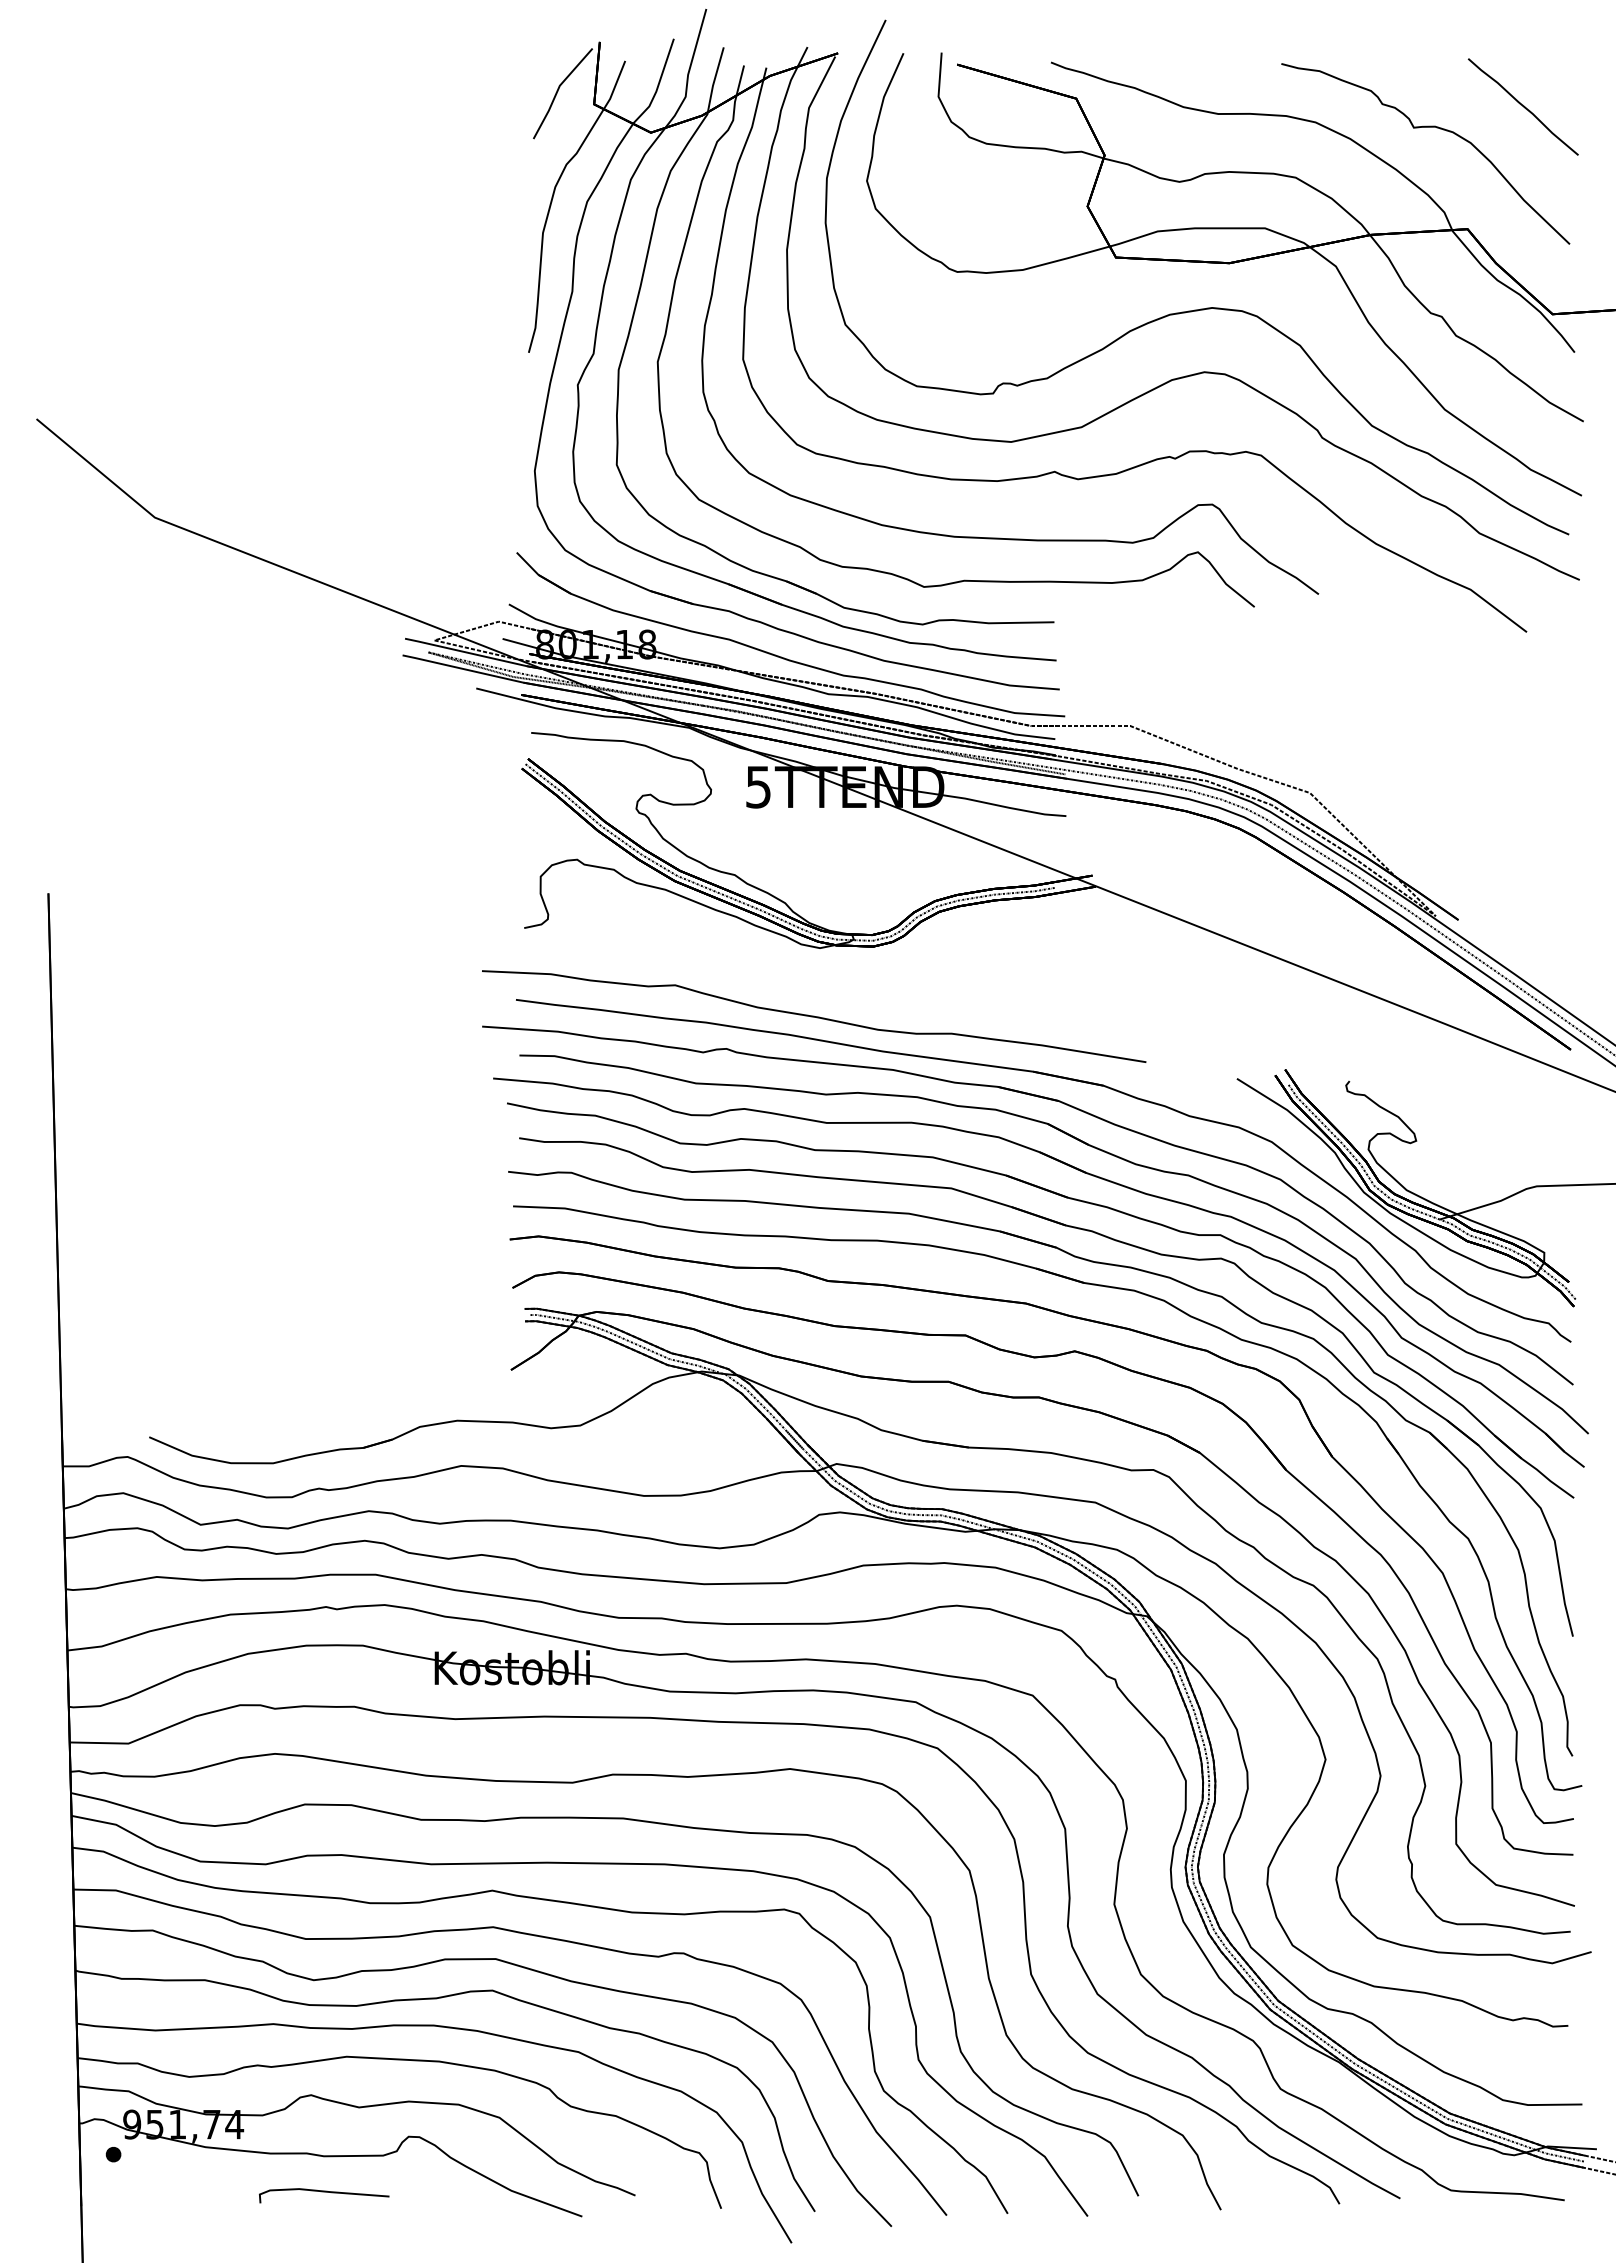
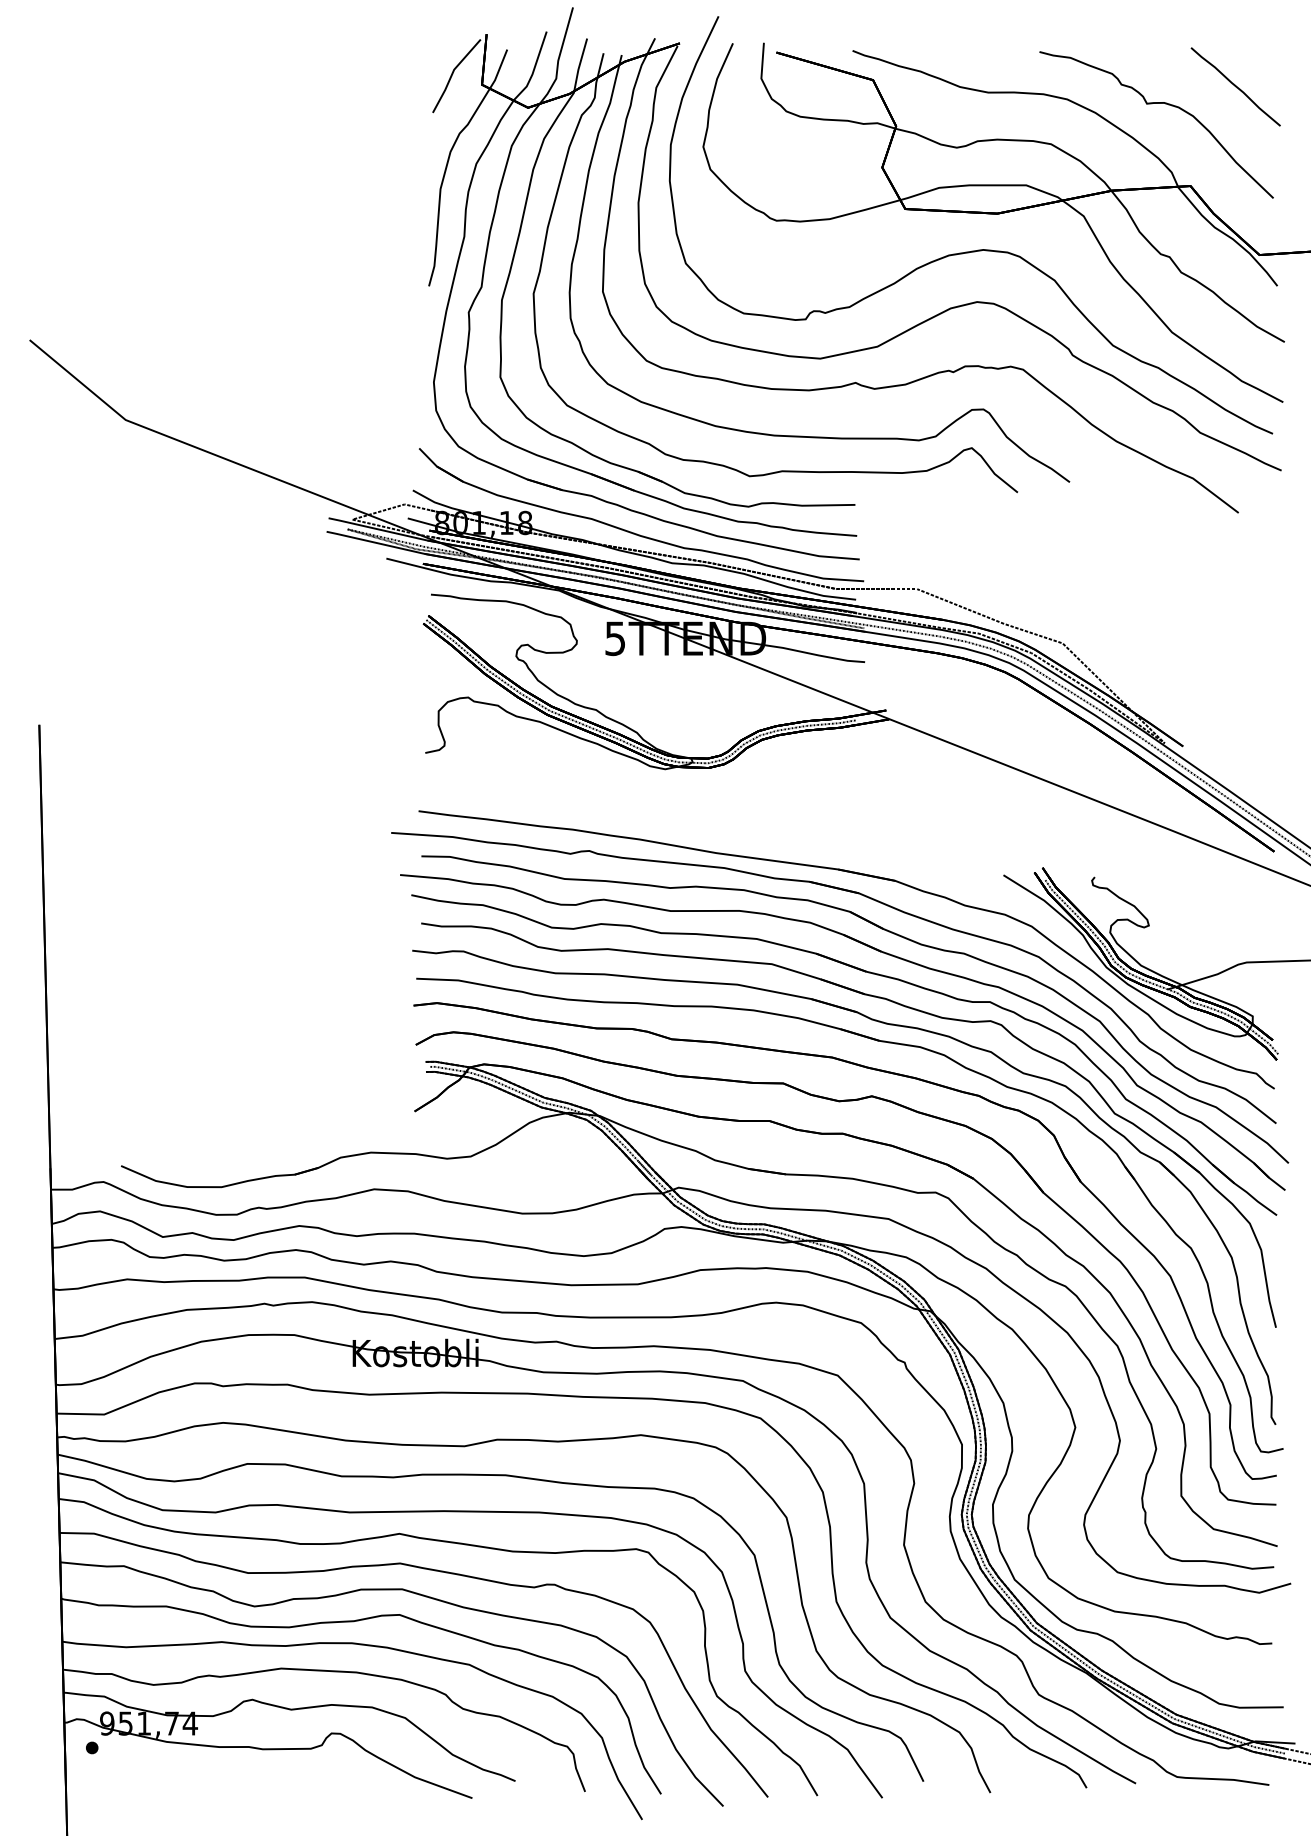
curve: (814, 1016) -> (660, 824), removed
part: (324, 2195) -> (263, 1781), removed

